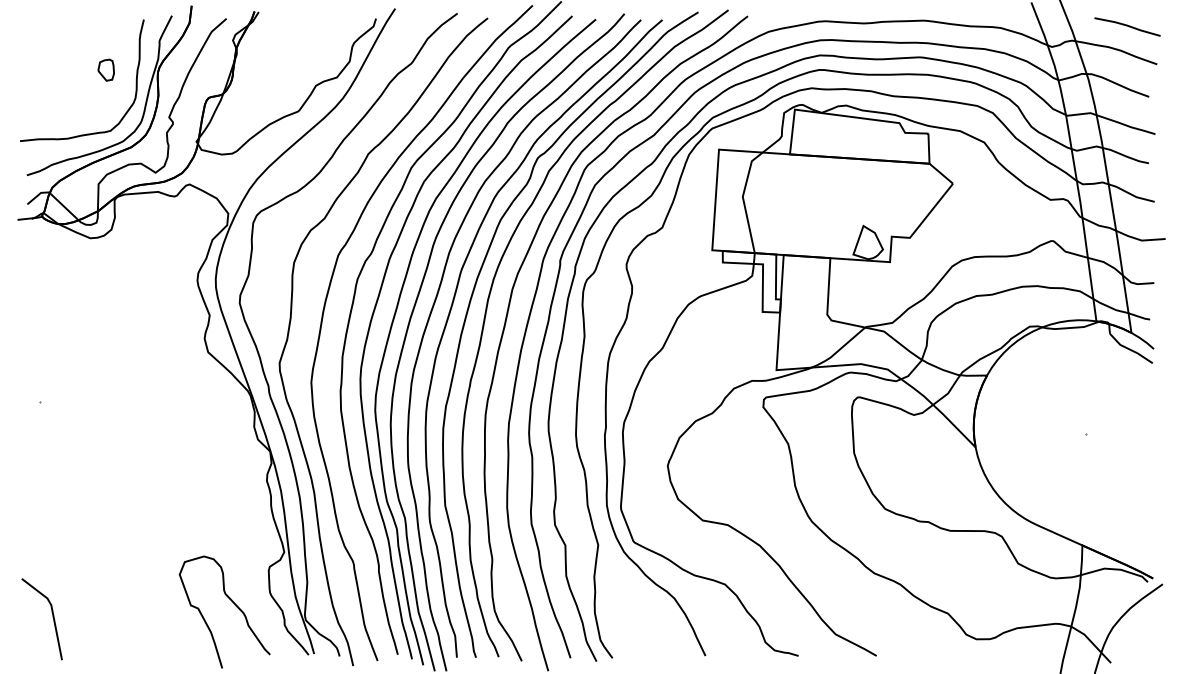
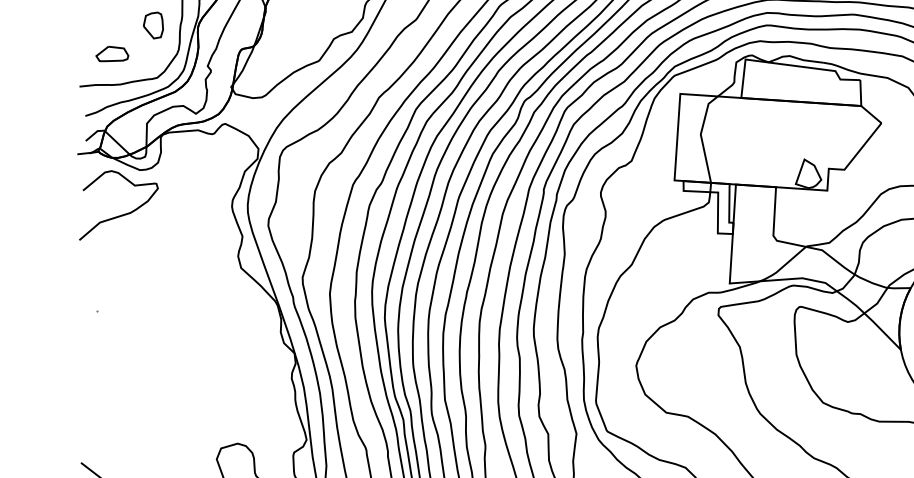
part: (106, 70) -> (153, 25), size x1.43
part: (57, 102) -> (111, 53), added
curve: (67, 290) -> (120, 215), added

